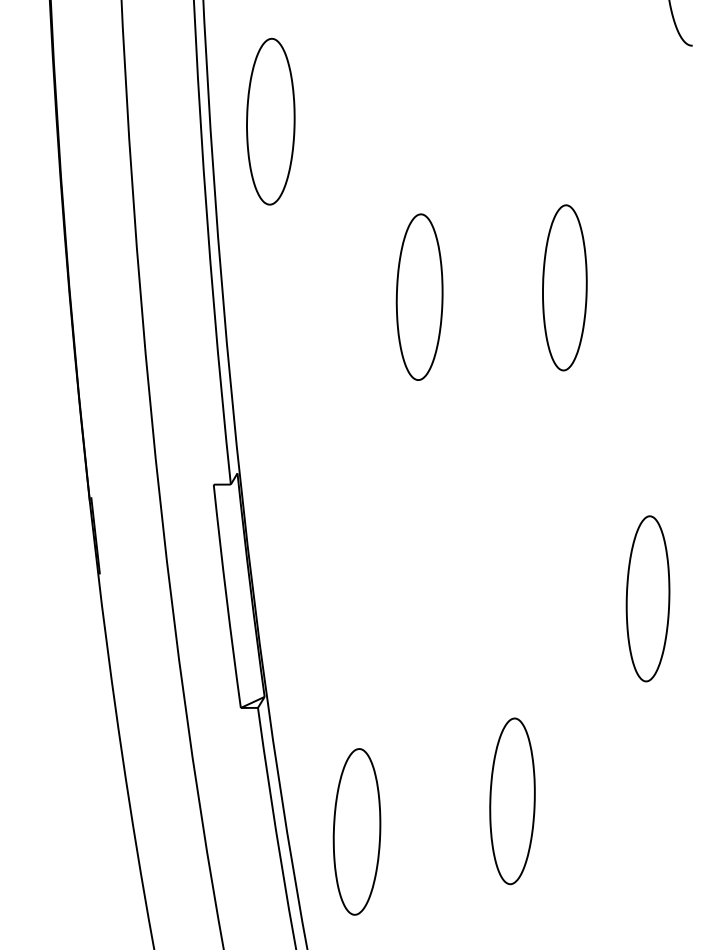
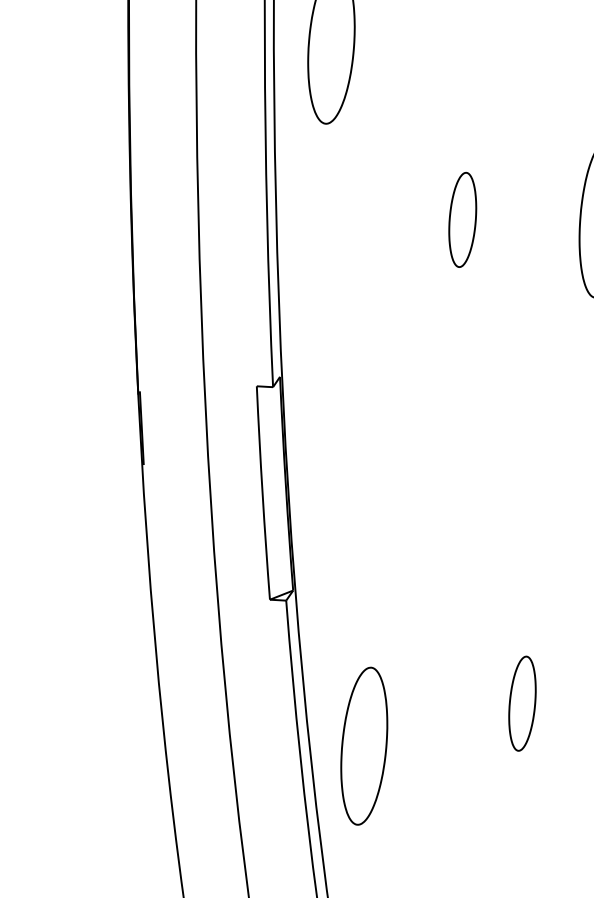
part: (419, 296) -> (462, 219), size x0.6
part: (512, 801) -> (522, 703), size x0.6
part: (356, 831) -> (363, 745), moved

